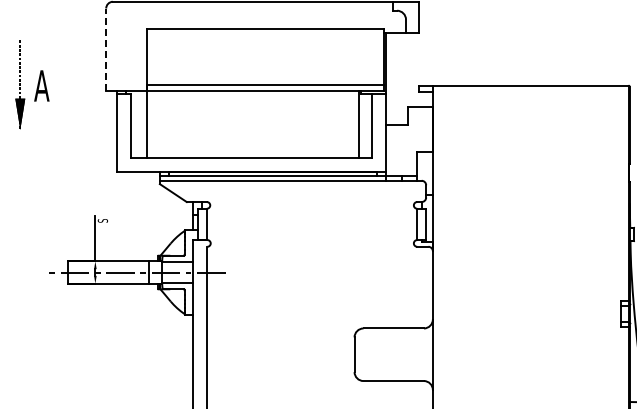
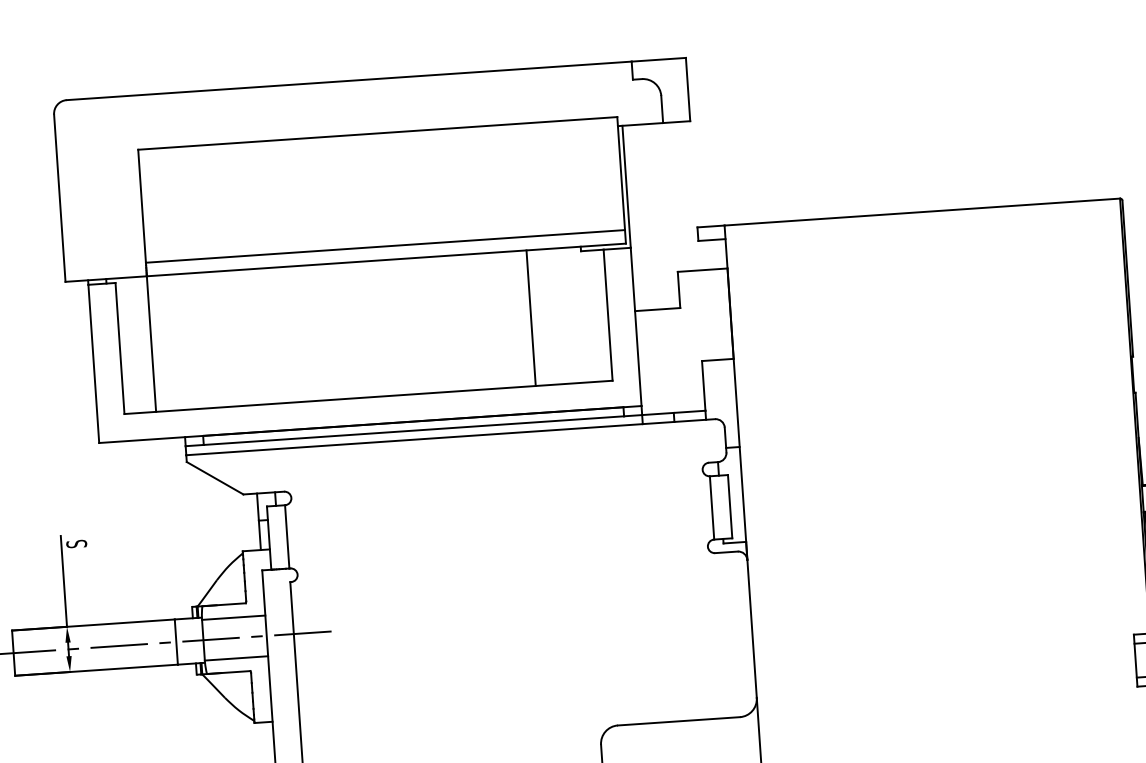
line: (106, 49) -> (60, 197), dashed -> solid
line: (359, 124) -> (531, 317), moved

